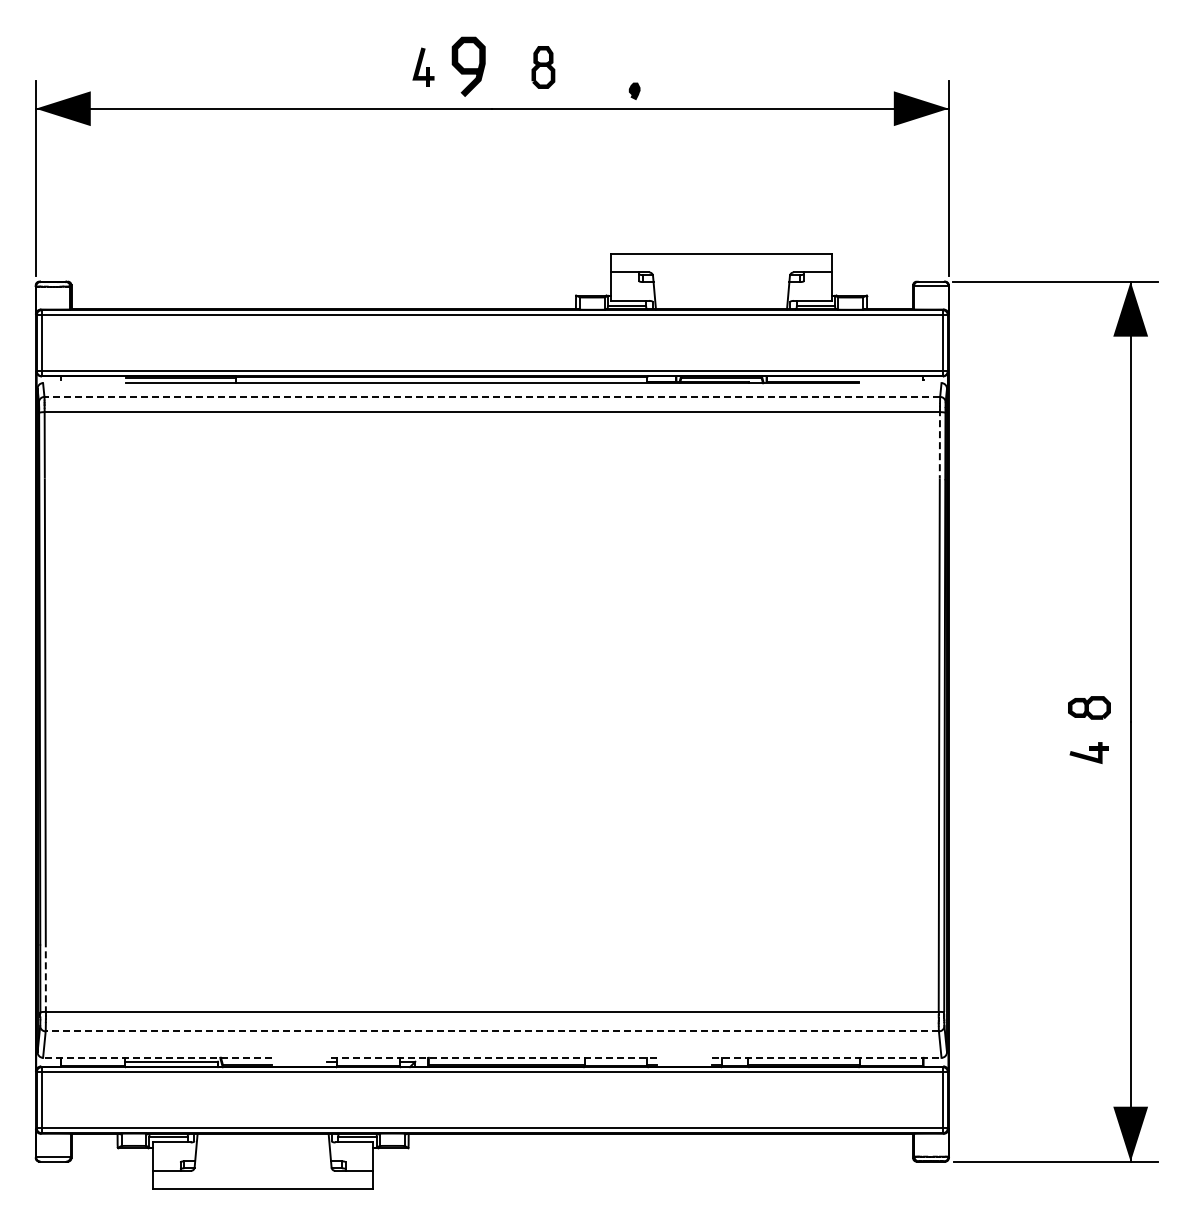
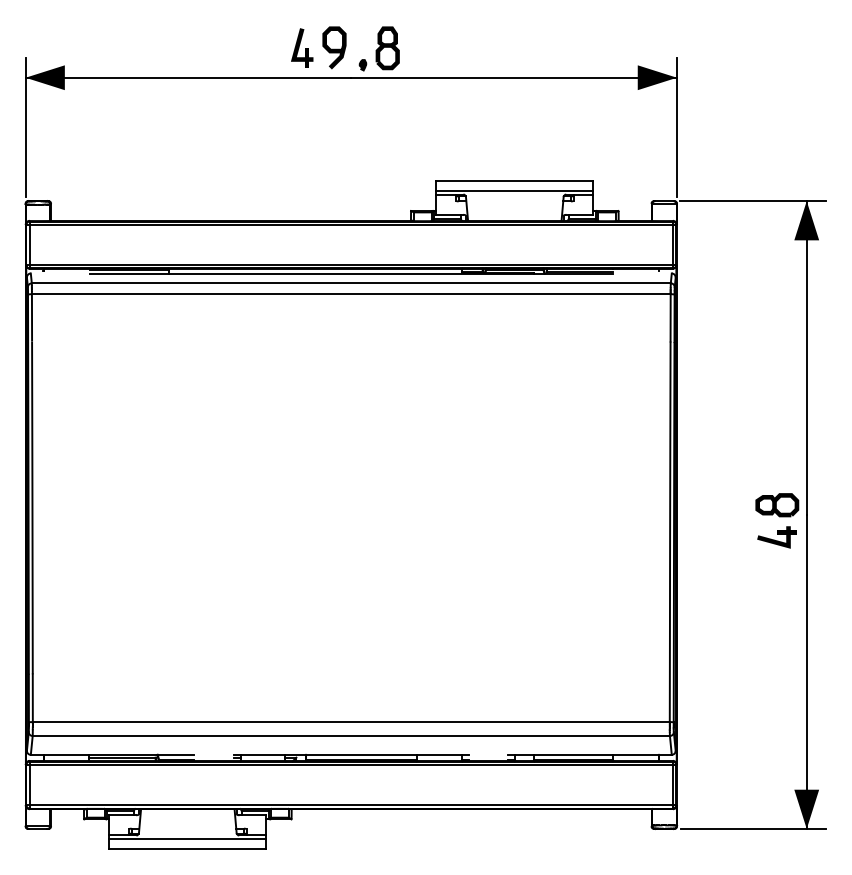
part: (423, 66) -> (302, 47), size x1.43
part: (543, 67) -> (387, 48), size x1.43
part: (634, 90) -> (362, 64), moved
line: (721, 266) -> (514, 190), added
line: (492, 396) -> (351, 283), dashed -> solid
line: (939, 443) -> (670, 316), dashed -> solid
part: (1089, 707) -> (777, 504), size x1.43
part: (1088, 752) -> (776, 537), size x1.43
line: (45, 978) -> (32, 698), dashed -> solid
line: (492, 1031) -> (351, 736), dashed -> solid
line: (157, 1057) -> (112, 754), dashed -> solid
line: (491, 1057) -> (350, 754), dashed -> solid
line: (826, 1057) -> (589, 754), dashed -> solid
line: (263, 1176) -> (188, 839), added

